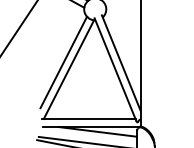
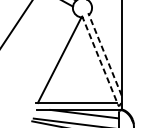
line: (63, 62) -> (54, 54), removed
line: (121, 62) -> (105, 54), solid -> dashed
line: (115, 70) -> (100, 60), solid -> dashed

